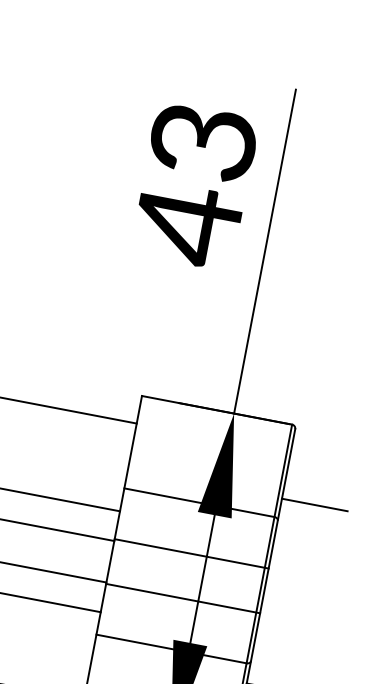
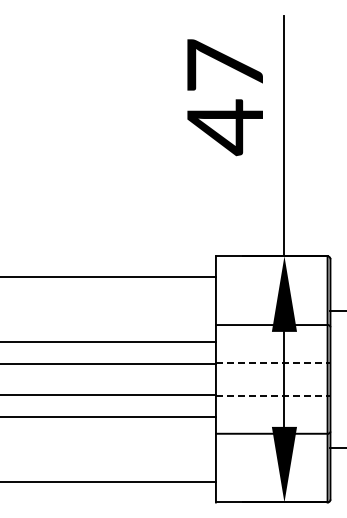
text: (202, 141) -> (224, 65), 43 -> 47
line: (192, 553) -> (273, 362), solid -> dashed
line: (183, 599) -> (273, 396), solid -> dashed

